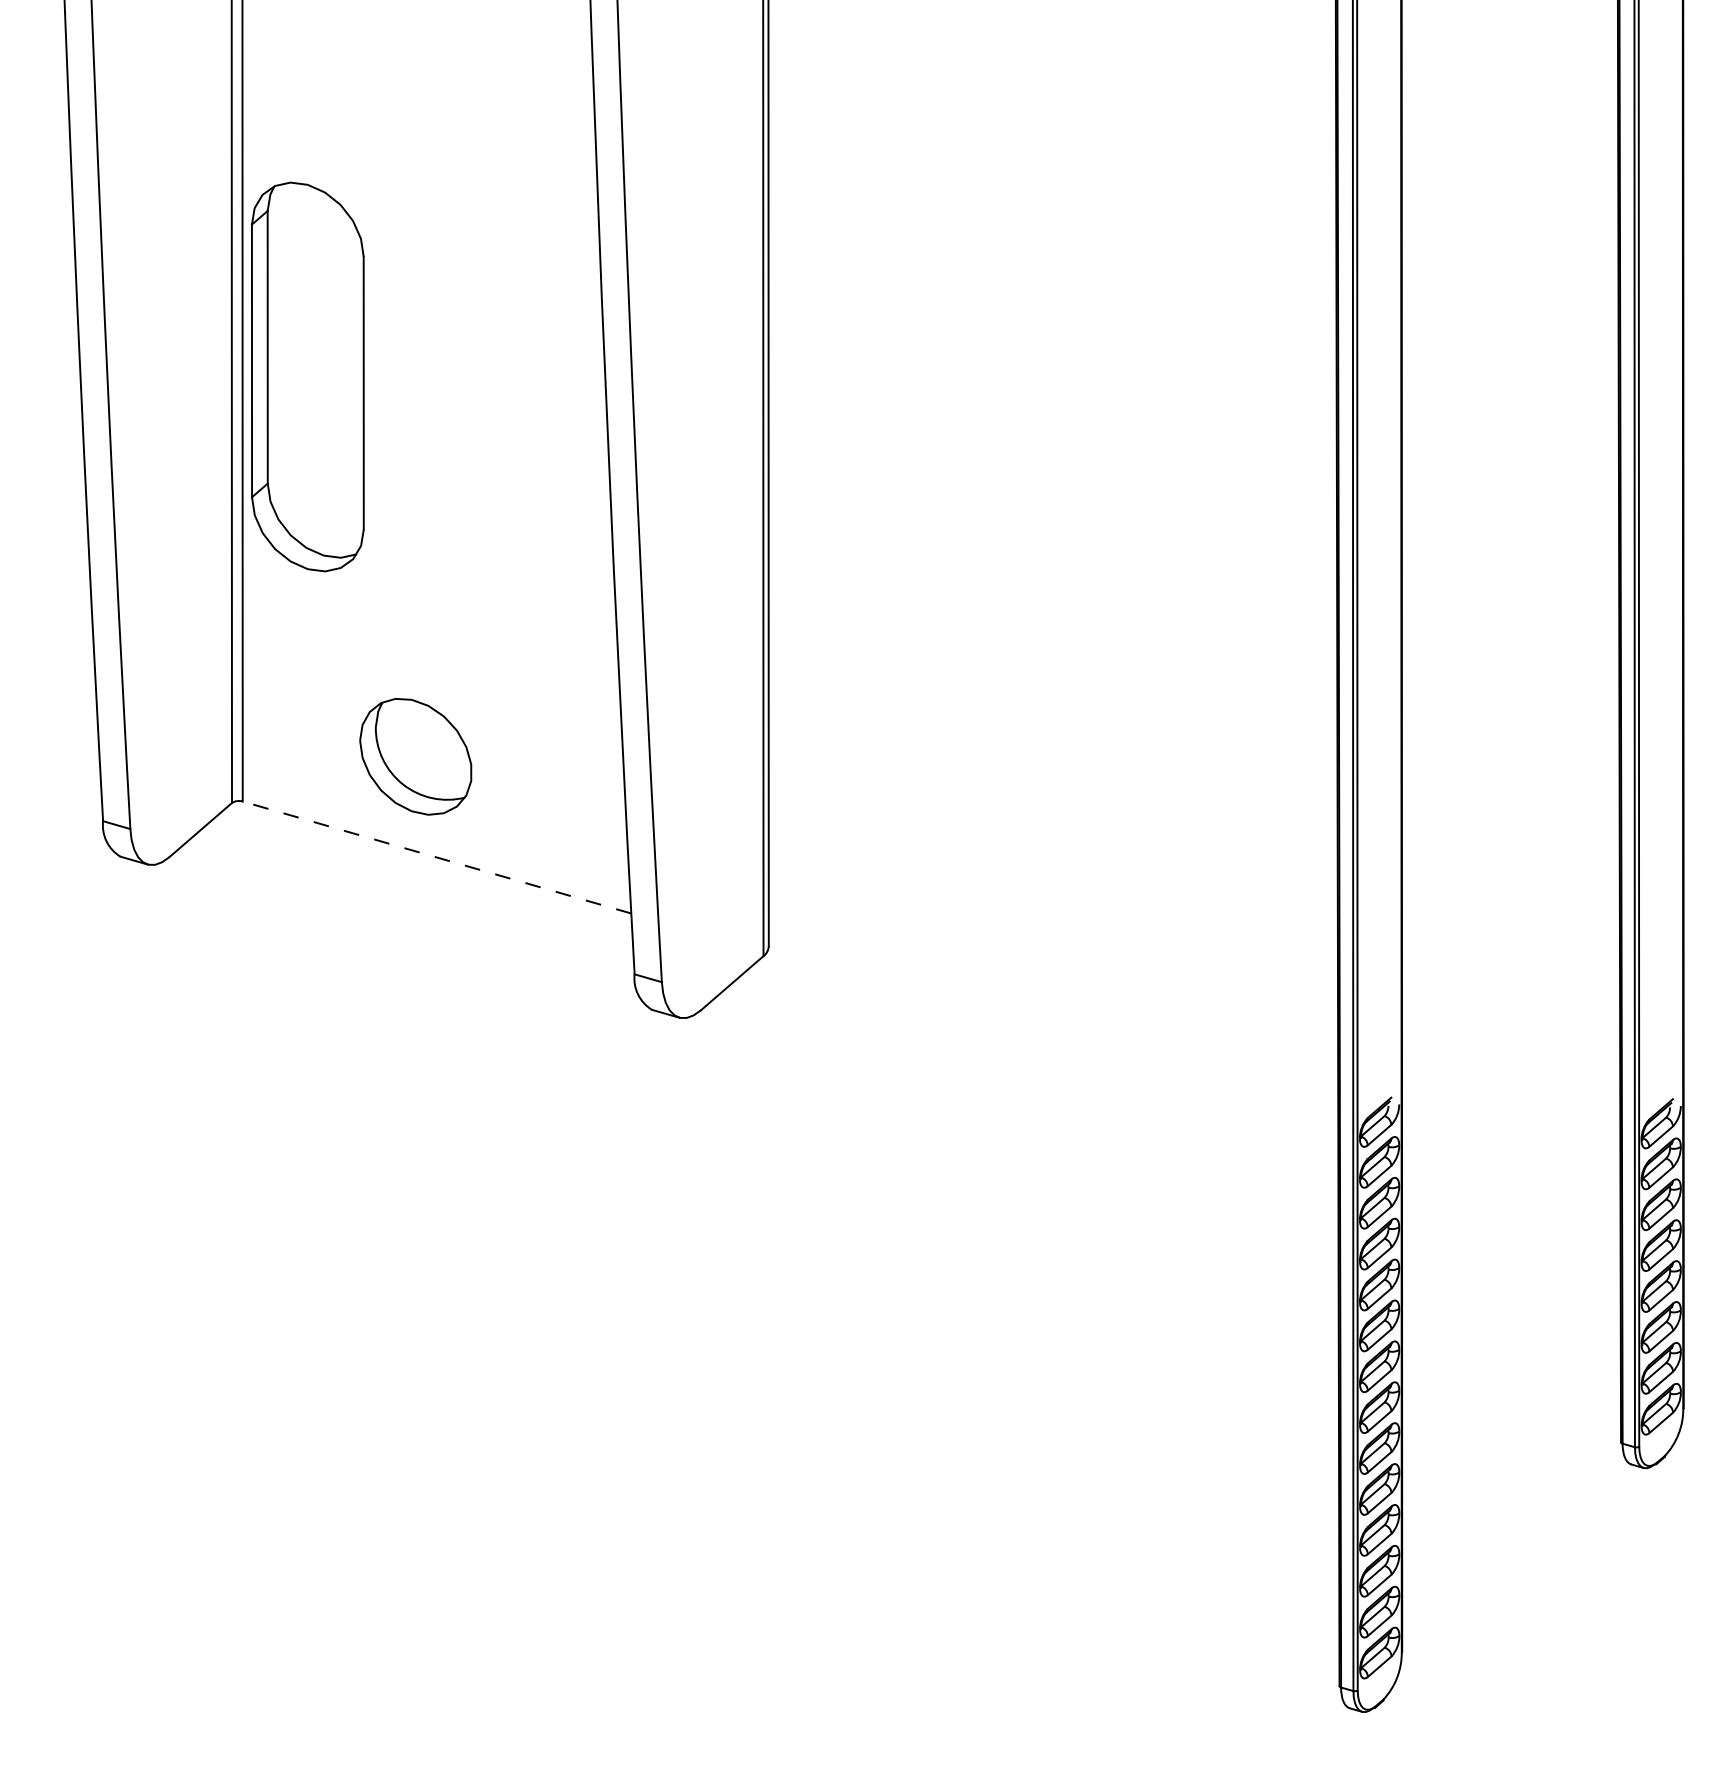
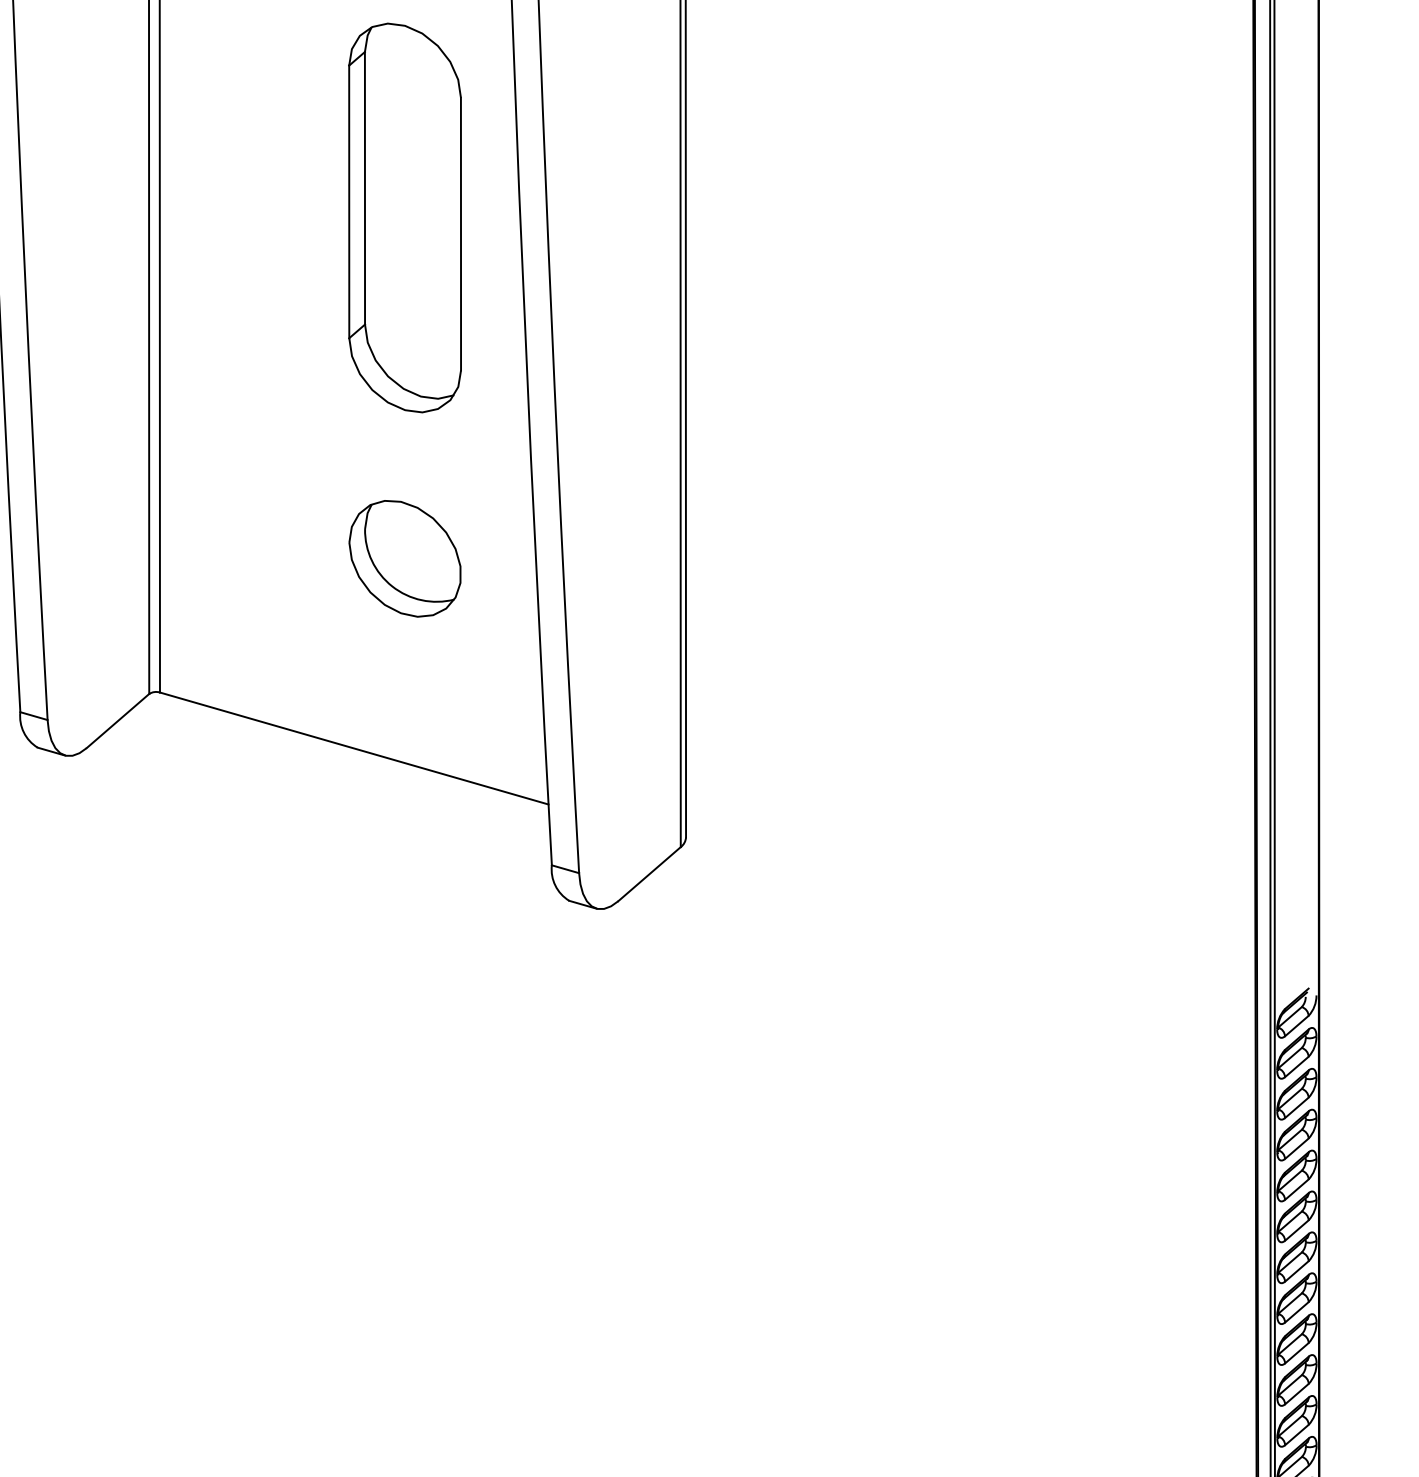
part: (307, 376) -> (404, 217), moved
part: (415, 756) -> (404, 558), moved
line: (436, 857) -> (353, 748), dashed -> solid

